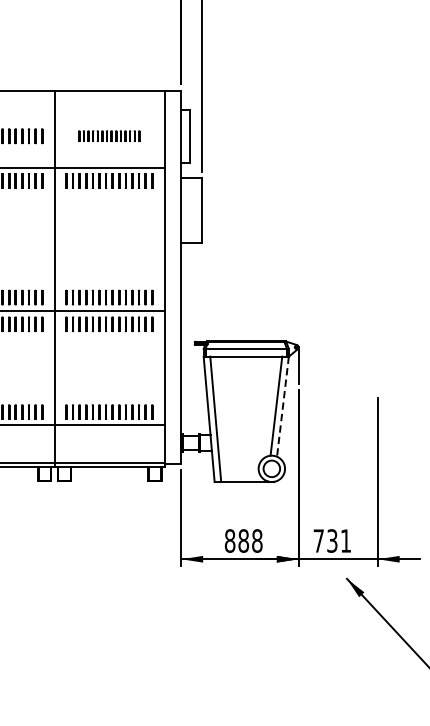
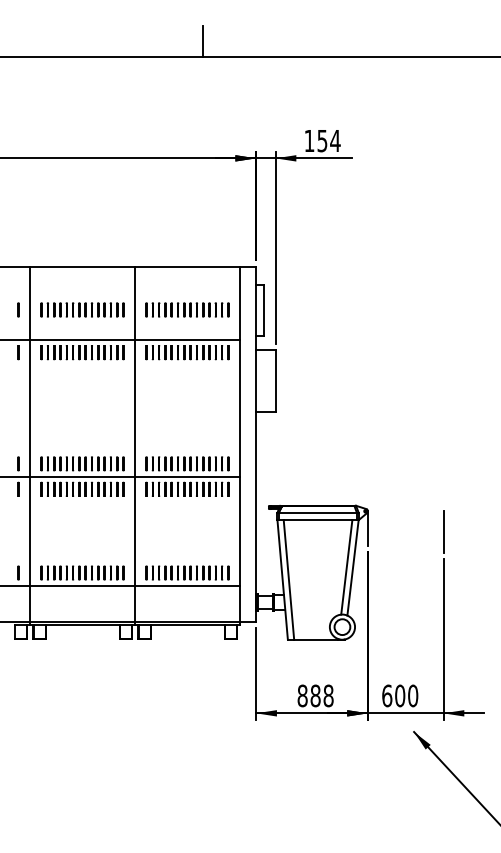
part: (109, 135) -> (187, 309), size x1.43
line: (377, 369) -> (443, 532), added
line: (282, 407) -> (352, 568), dashed -> solid
text: (332, 540) -> (400, 695), 731 -> 600

